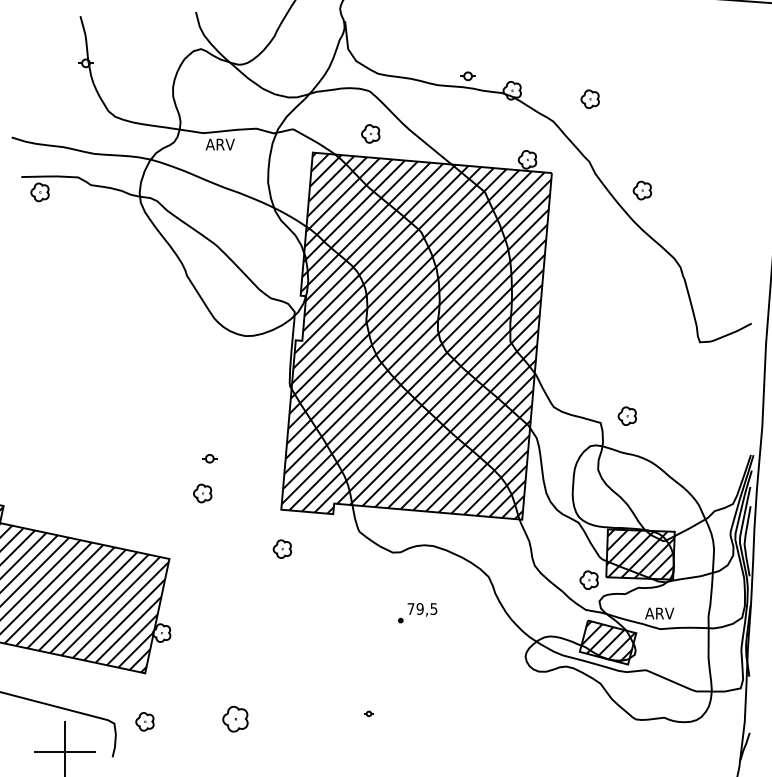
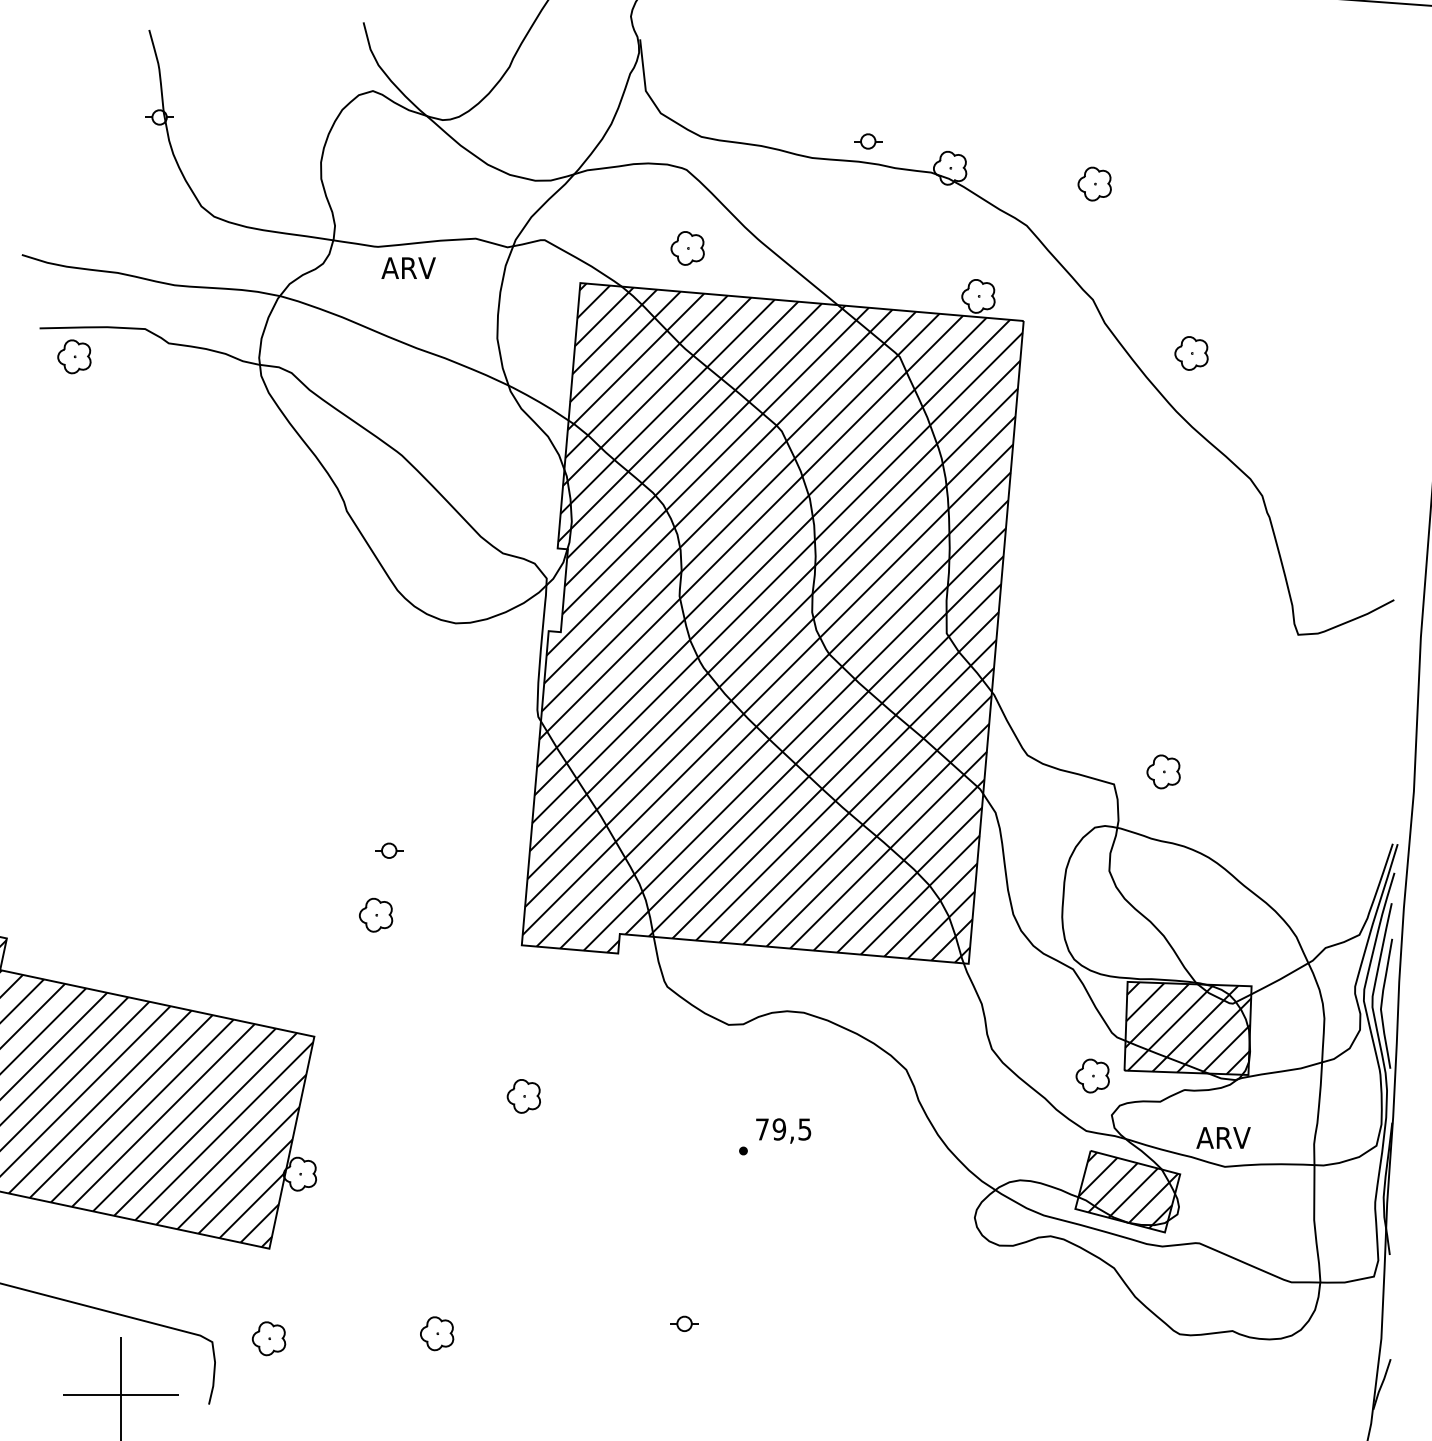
part: (281, 548) -> (522, 1095), moved
part: (368, 713) -> (683, 1323), size x1.67
part: (235, 718) -> (436, 1332), size x0.71

